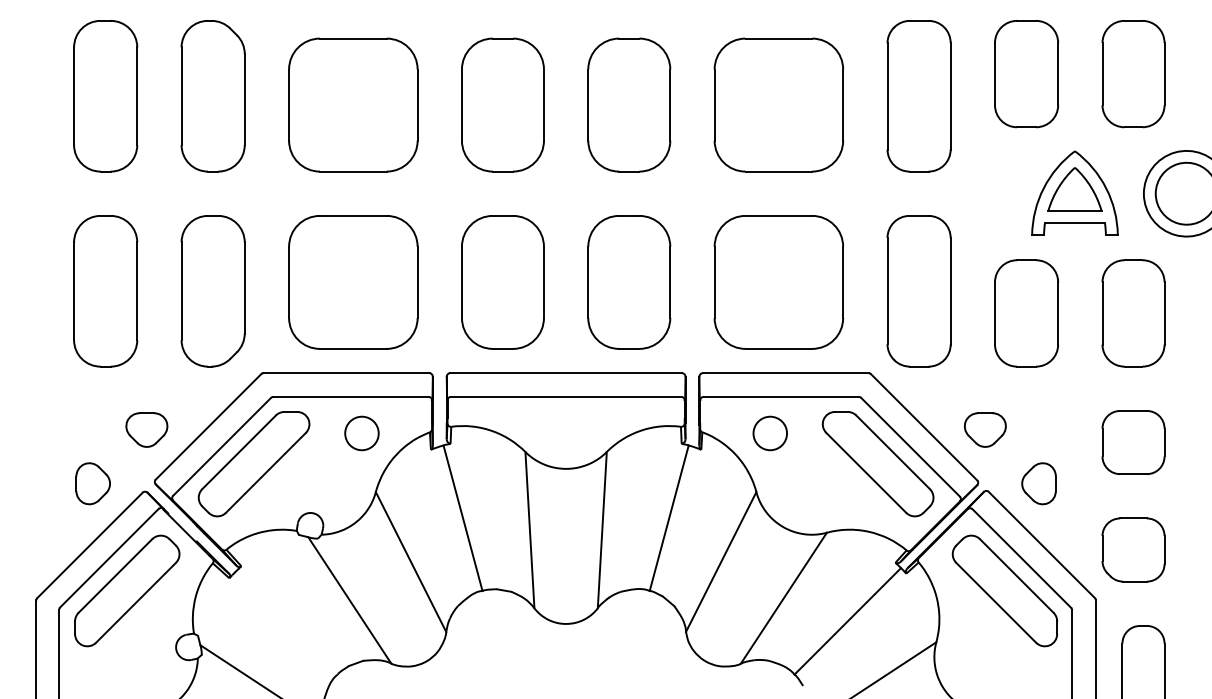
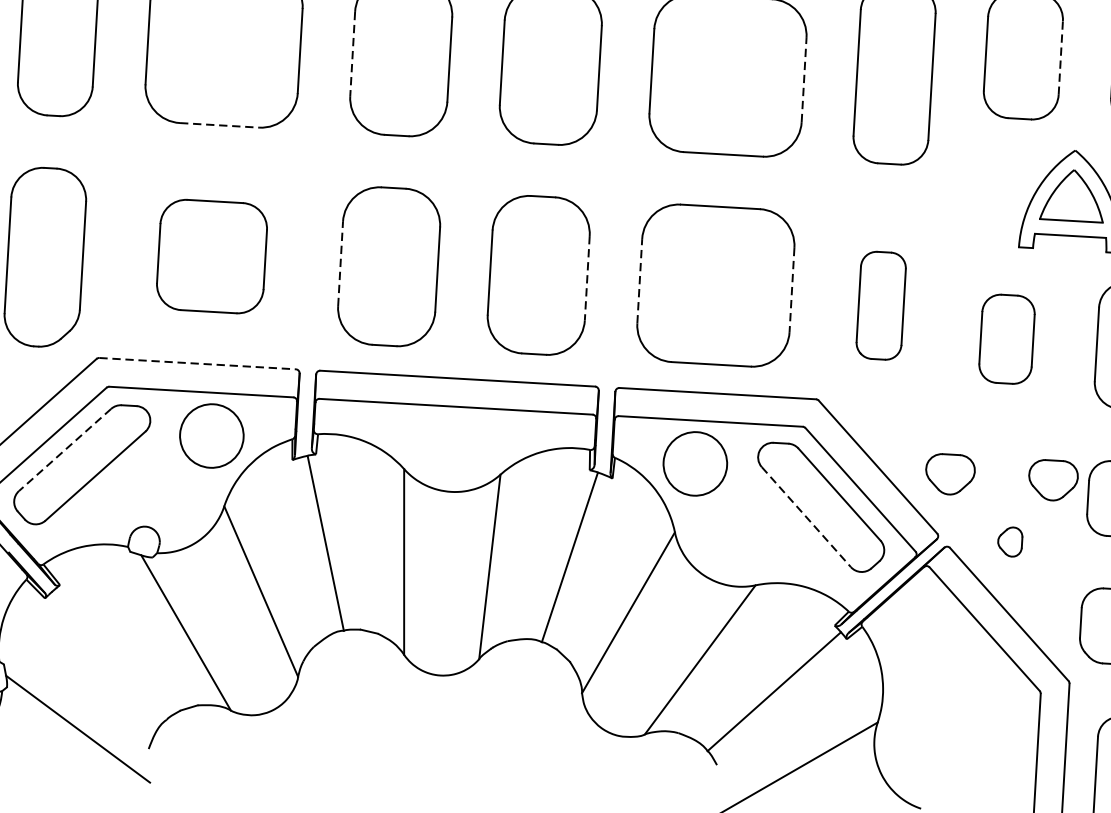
line: (1058, 73) -> (1061, 57), solid -> dashed
line: (461, 105) -> (352, 54), solid -> dashed
line: (843, 105) -> (804, 80), solid -> dashed
line: (353, 171) -> (219, 125), solid -> dashed
part: (353, 282) -> (212, 256), size x0.7
line: (461, 282) -> (340, 264), solid -> dashed
line: (670, 282) -> (587, 278), solid -> dashed
line: (714, 282) -> (639, 281), solid -> dashed
line: (843, 282) -> (792, 290), solid -> dashed
part: (918, 291) -> (880, 305), size x0.6
part: (1026, 313) -> (1006, 339), size x0.7
line: (347, 373) -> (198, 364), solid -> dashed
part: (1072, 429) -> (1053, 479), added
circle: (361, 433) -> (211, 436), size x1.6
circle: (770, 433) -> (695, 463), size x1.6
line: (238, 452) -> (64, 450), solid -> dashed
line: (866, 473) -> (806, 517), solid -> dashed
part: (1038, 483) -> (1009, 541), size x0.6
part: (1004, 590) -> (961, 665), removed

